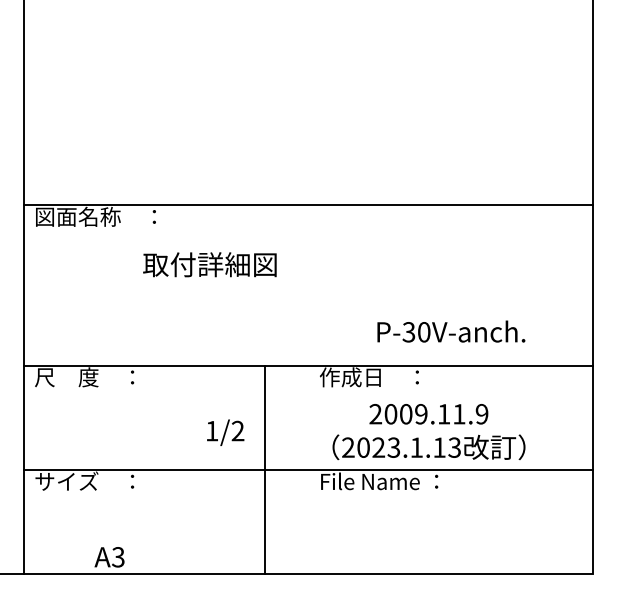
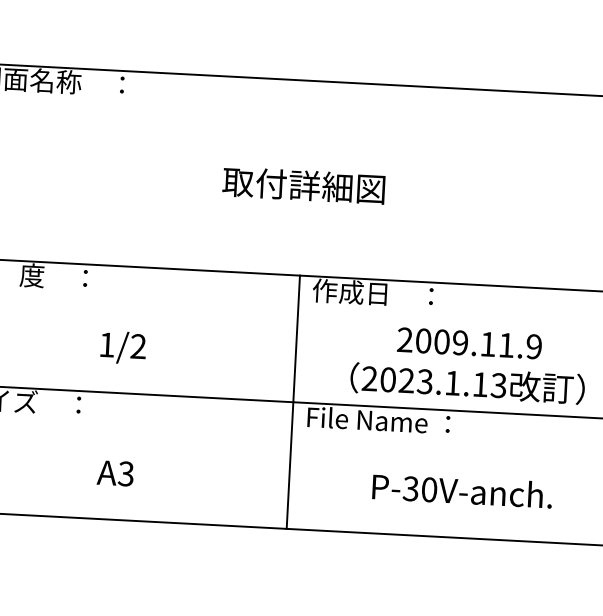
text: (209, 264) -> (303, 185), moved
text: (451, 331) -> (462, 490), moved
text: (225, 432) -> (123, 347), moved
text: (428, 432) -> (467, 365), moved
line: (264, 469) -> (293, 401), moved
text: (109, 557) -> (115, 473), moved

